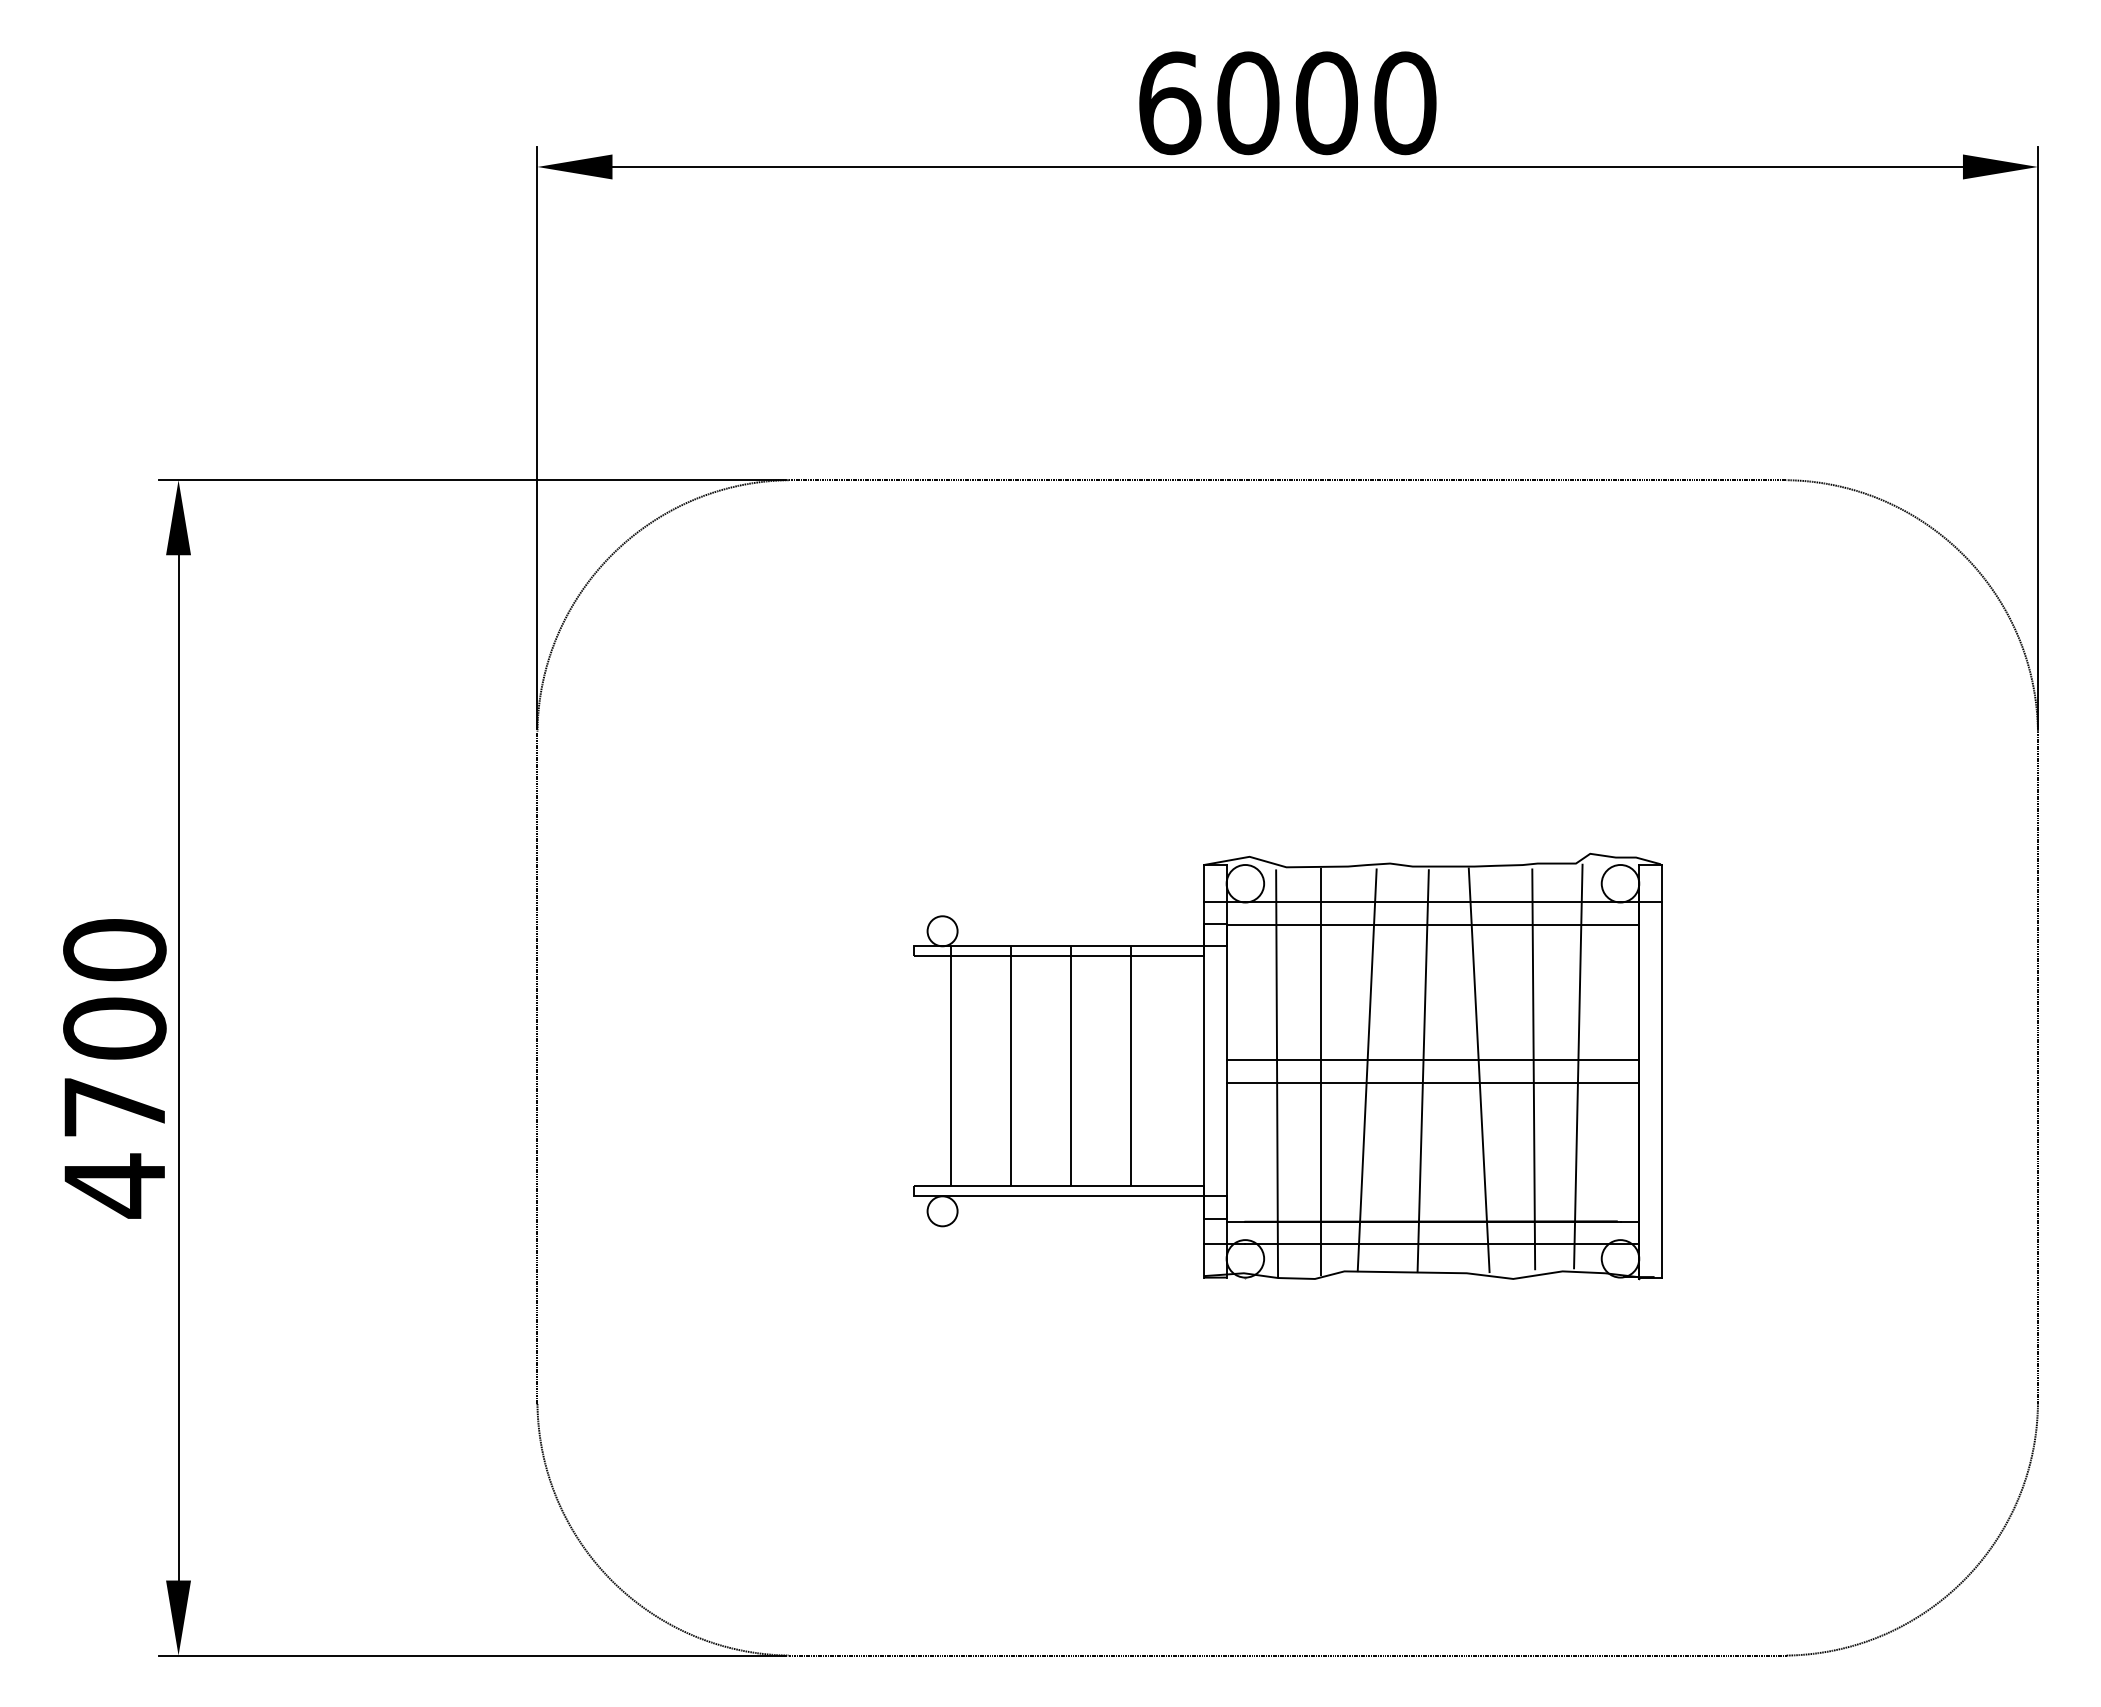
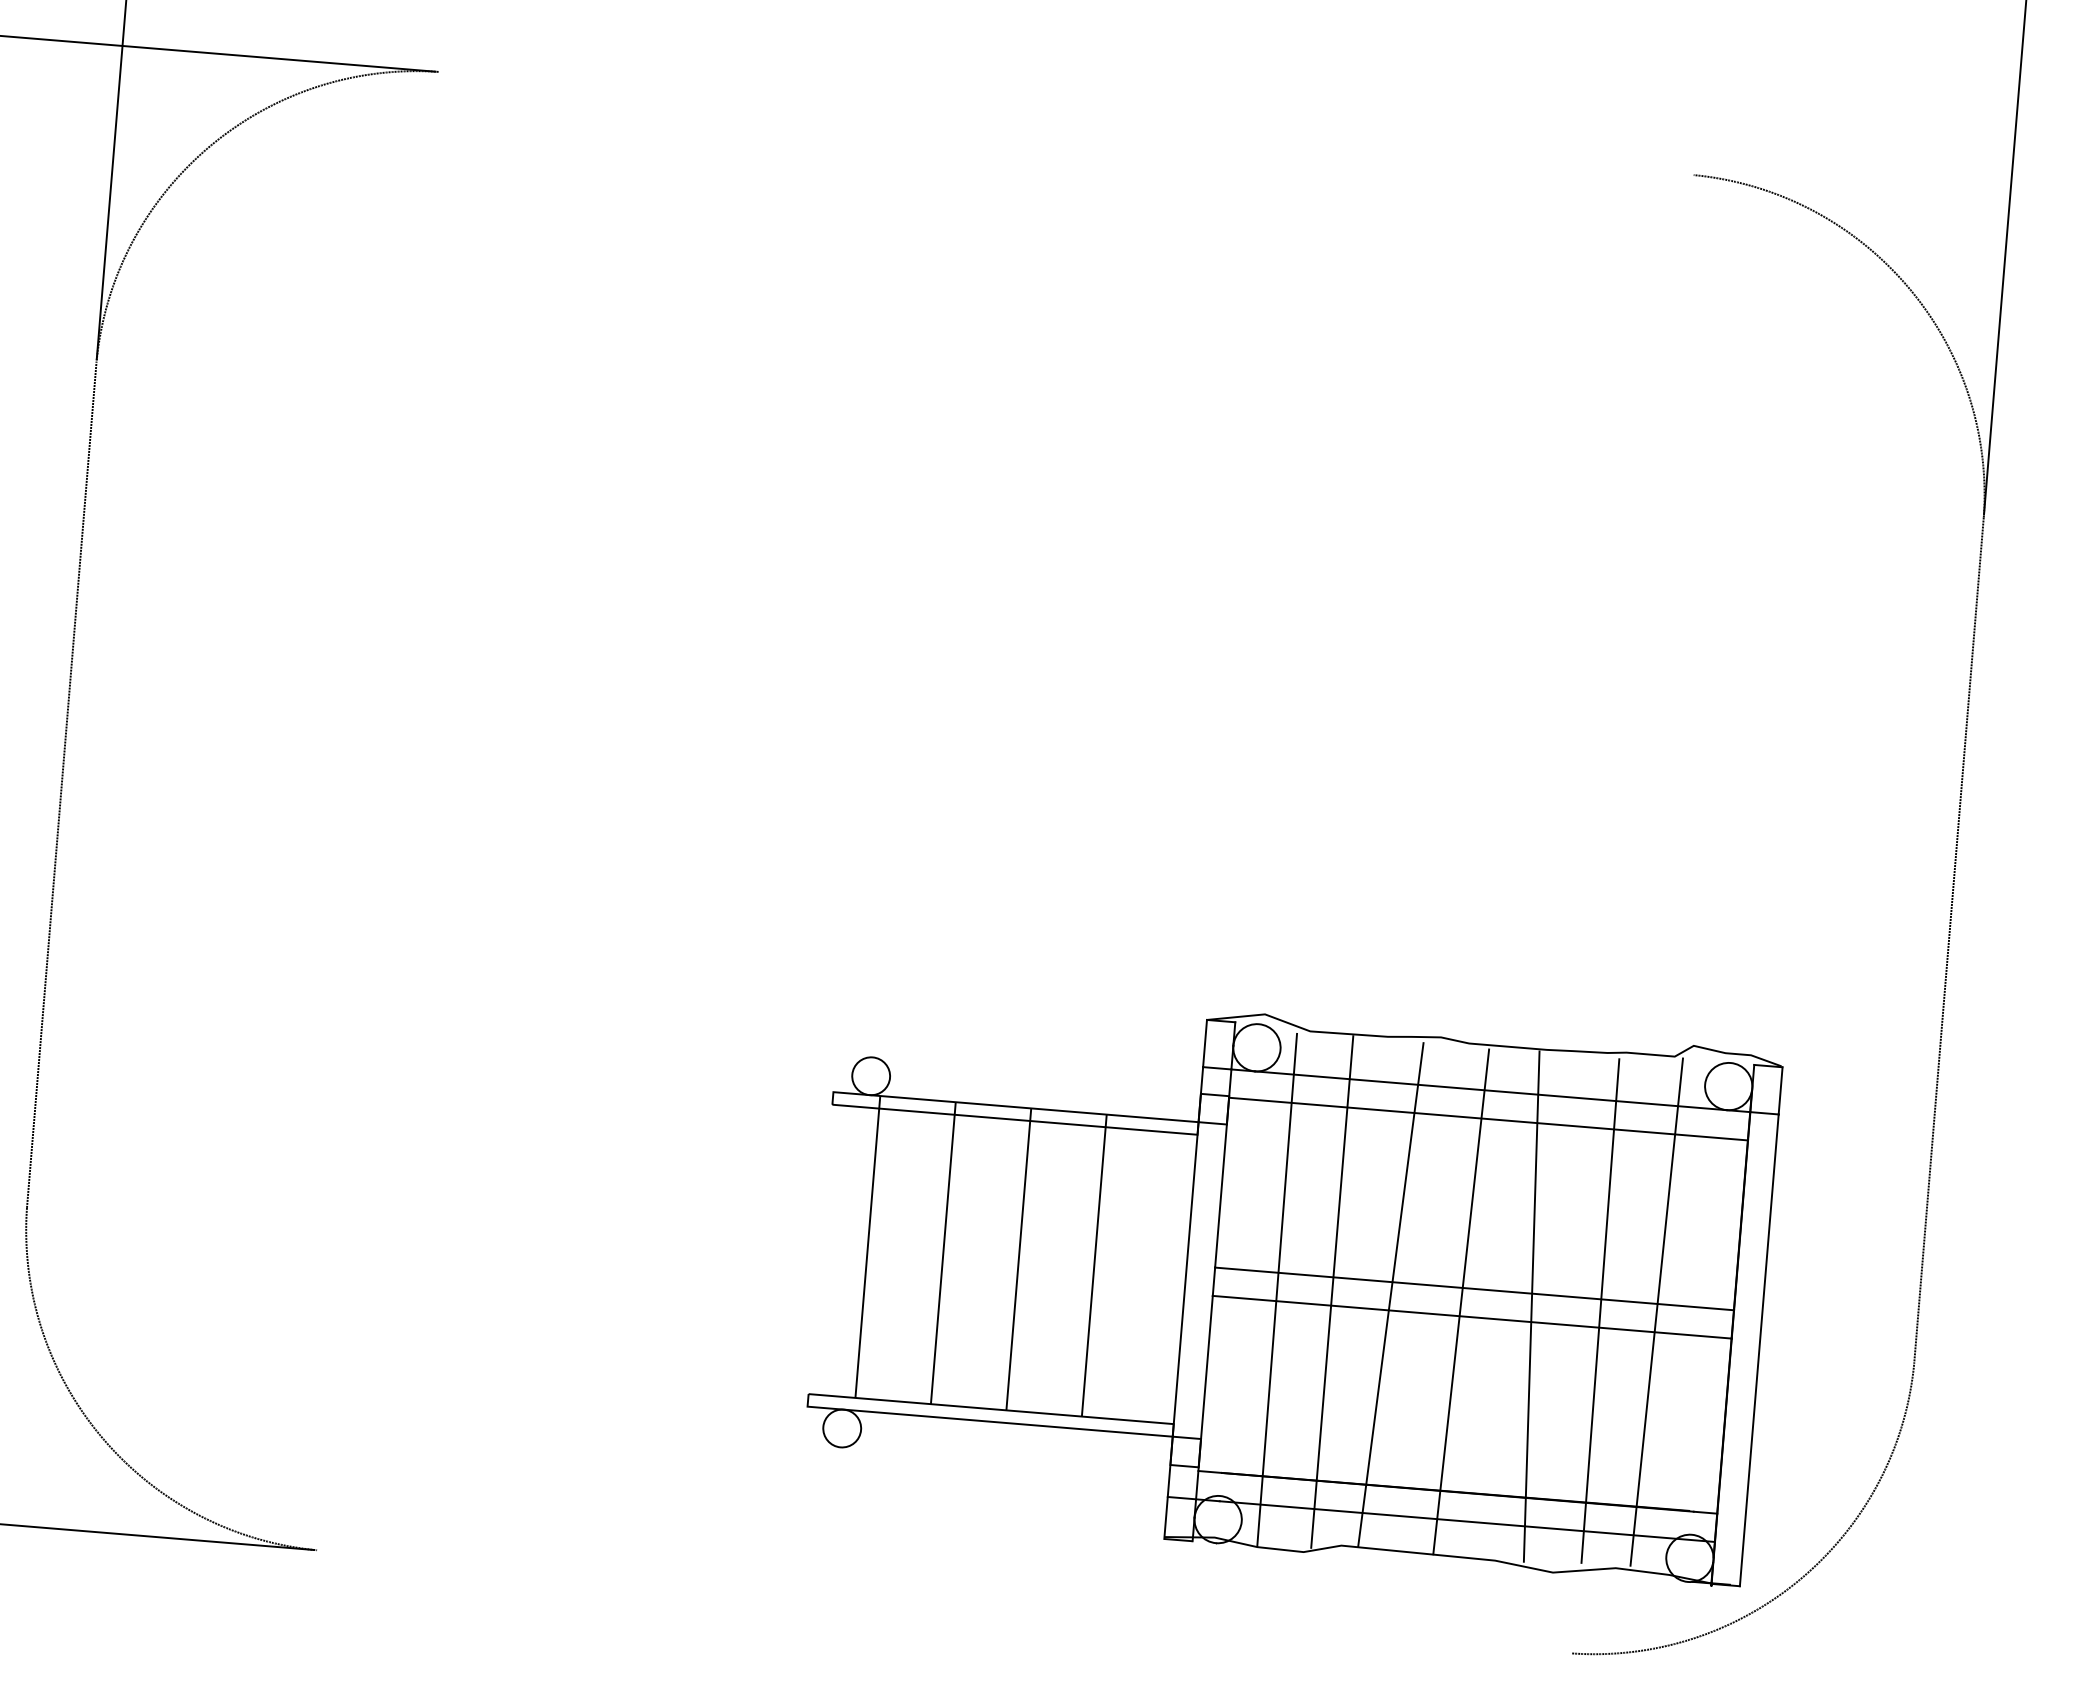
line: (1287, 480) -> (1065, 123), removed
part: (1287, 1066) -> (1291, 1282), moved
line: (1287, 1655) -> (944, 1601), removed

